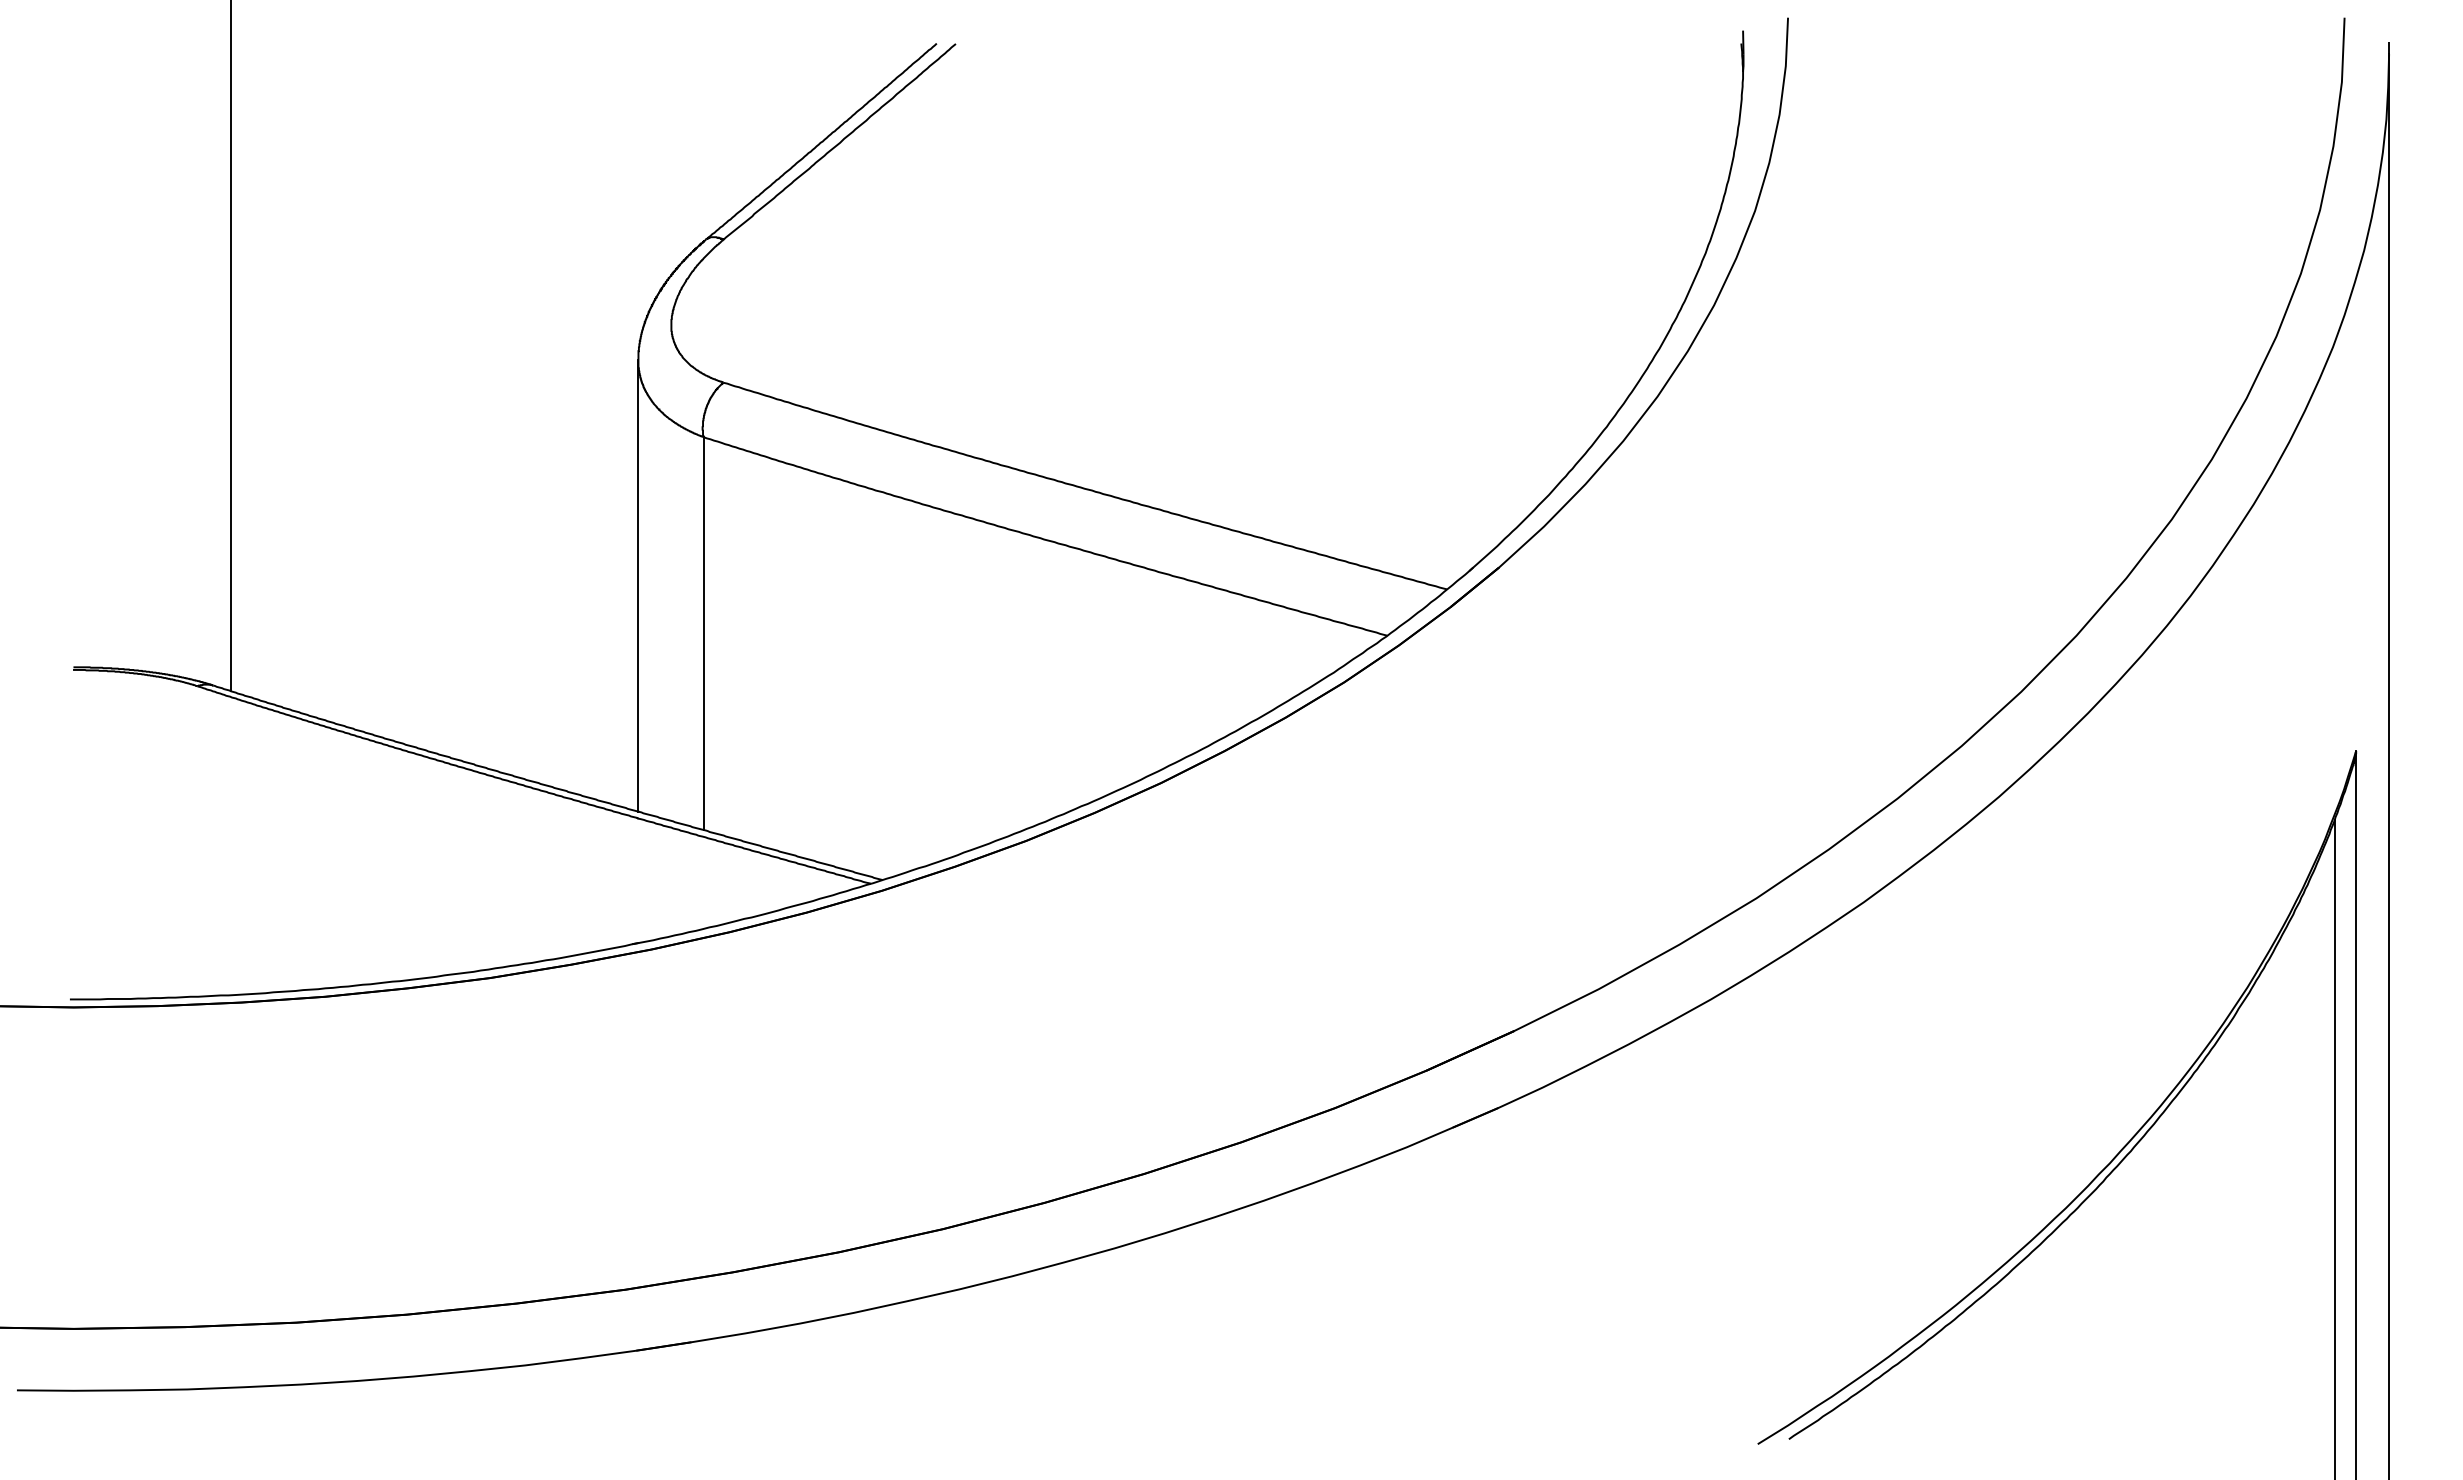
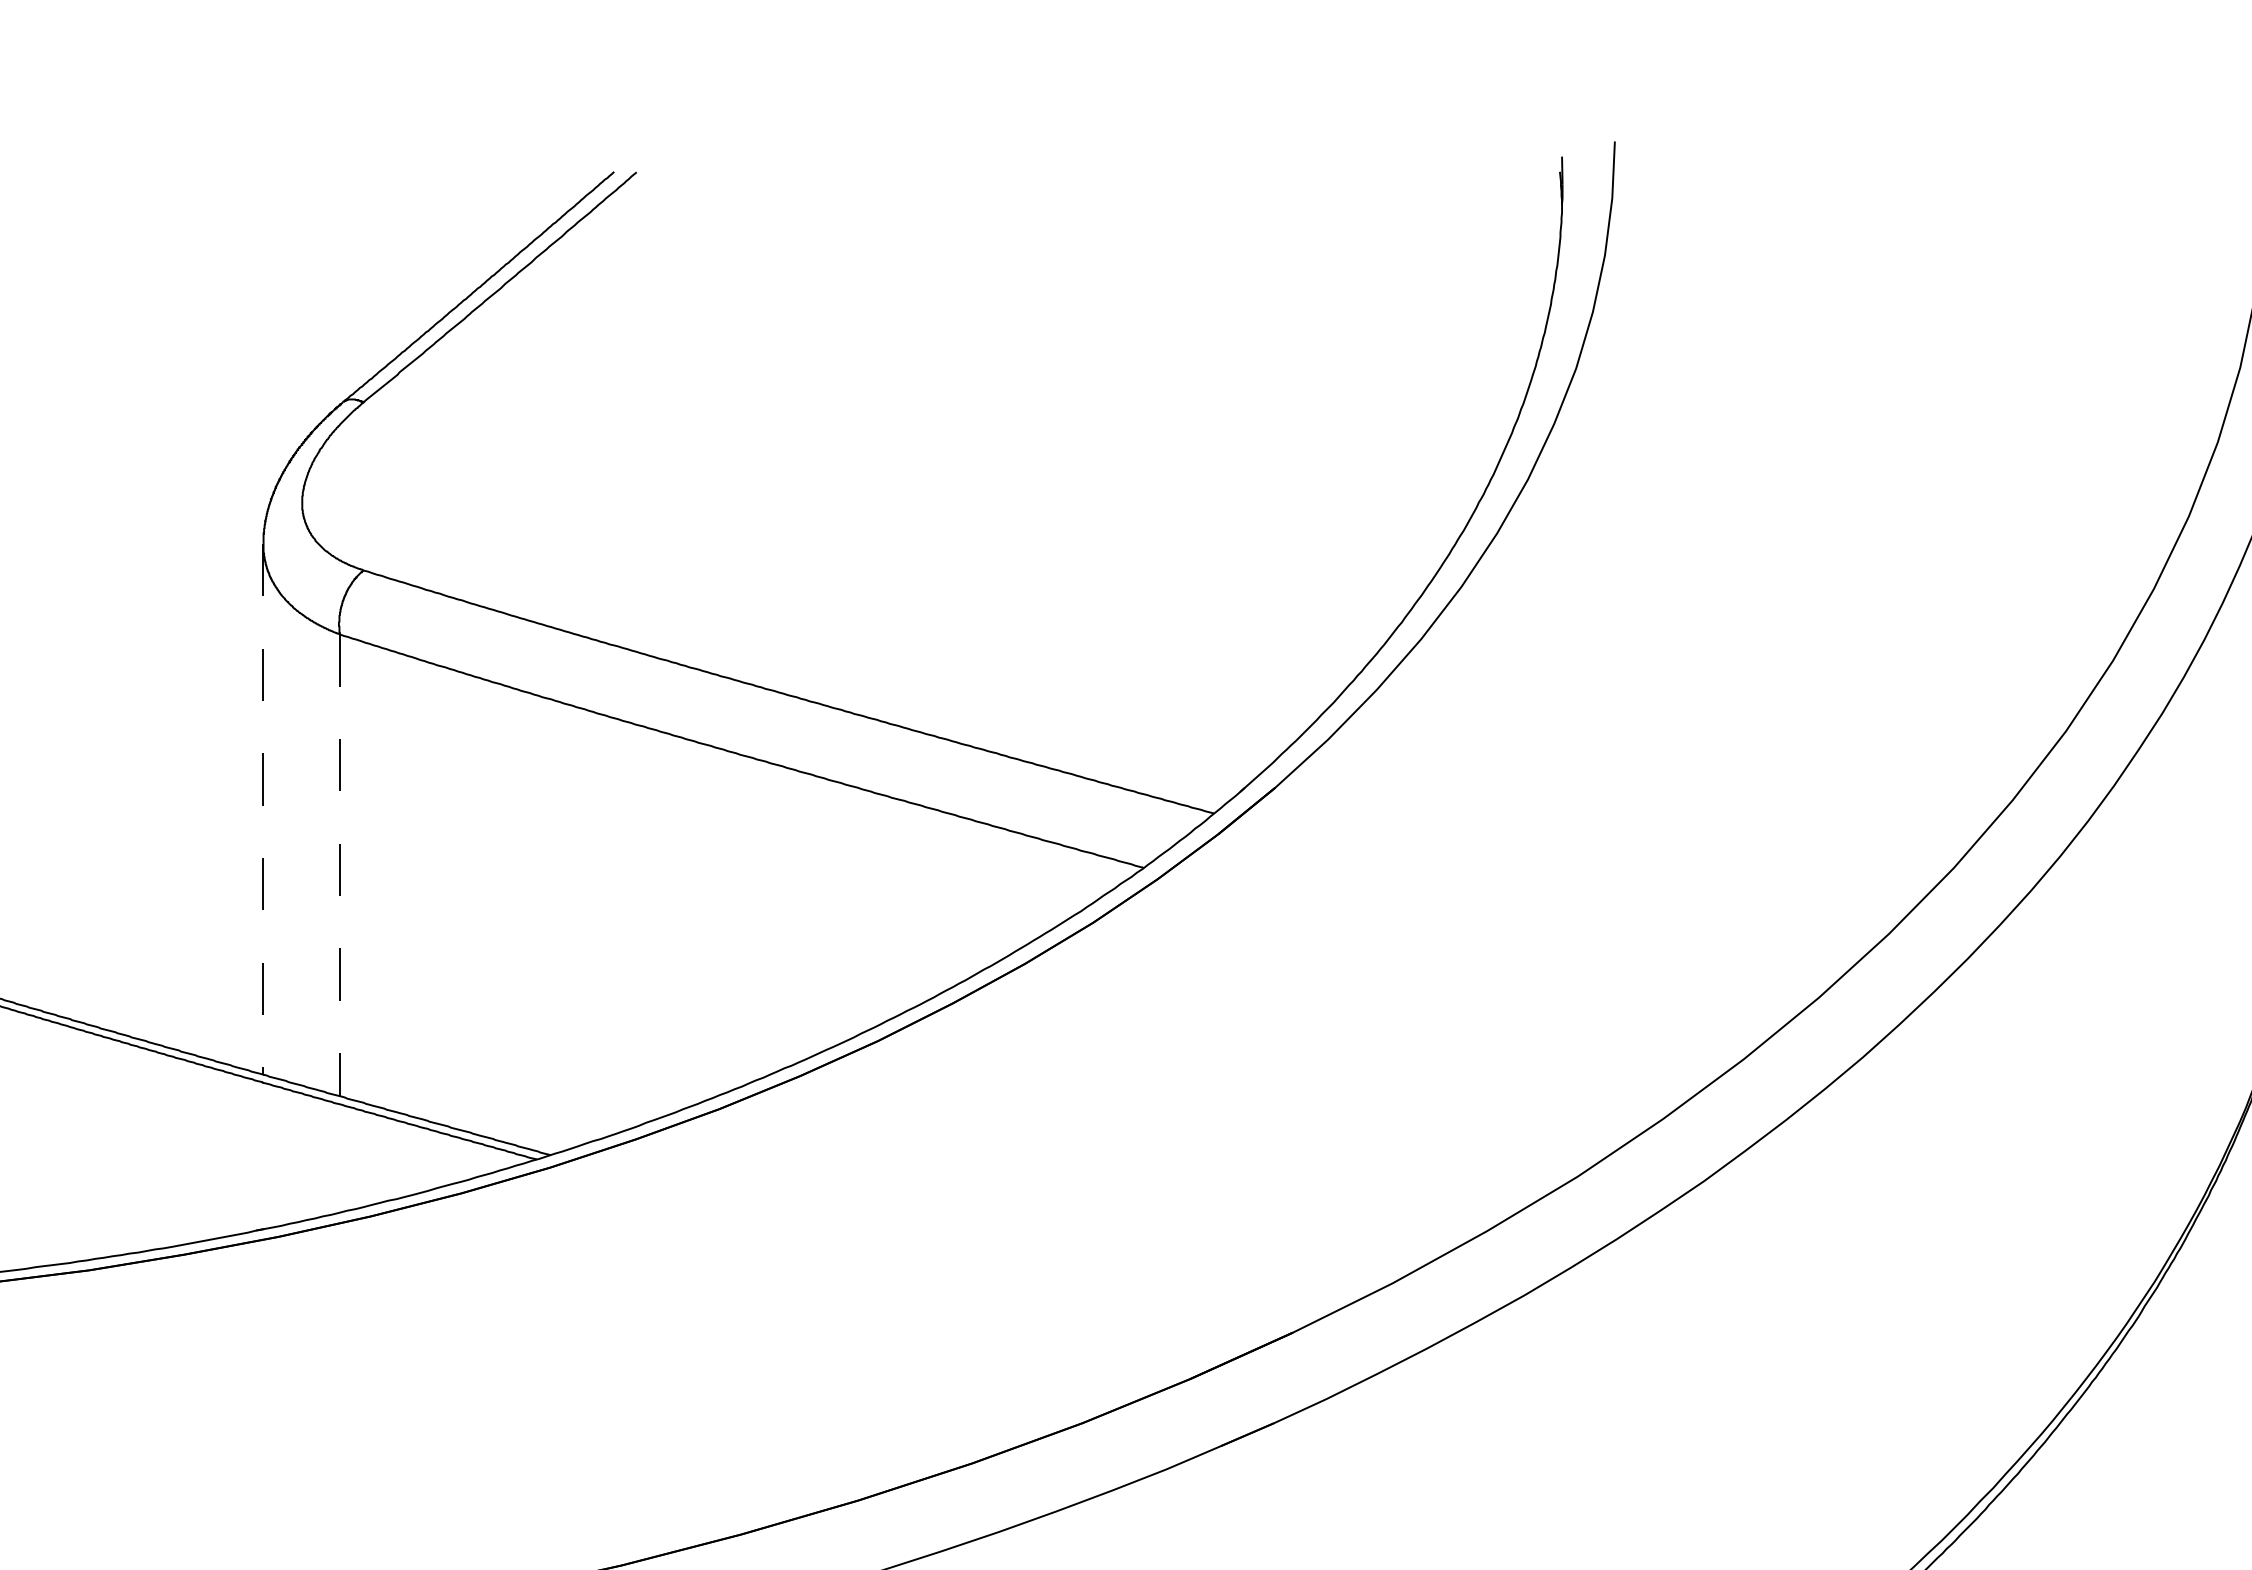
line: (638, 585) -> (263, 808), solid -> dashed
line: (703, 634) -> (340, 866), solid -> dashed

